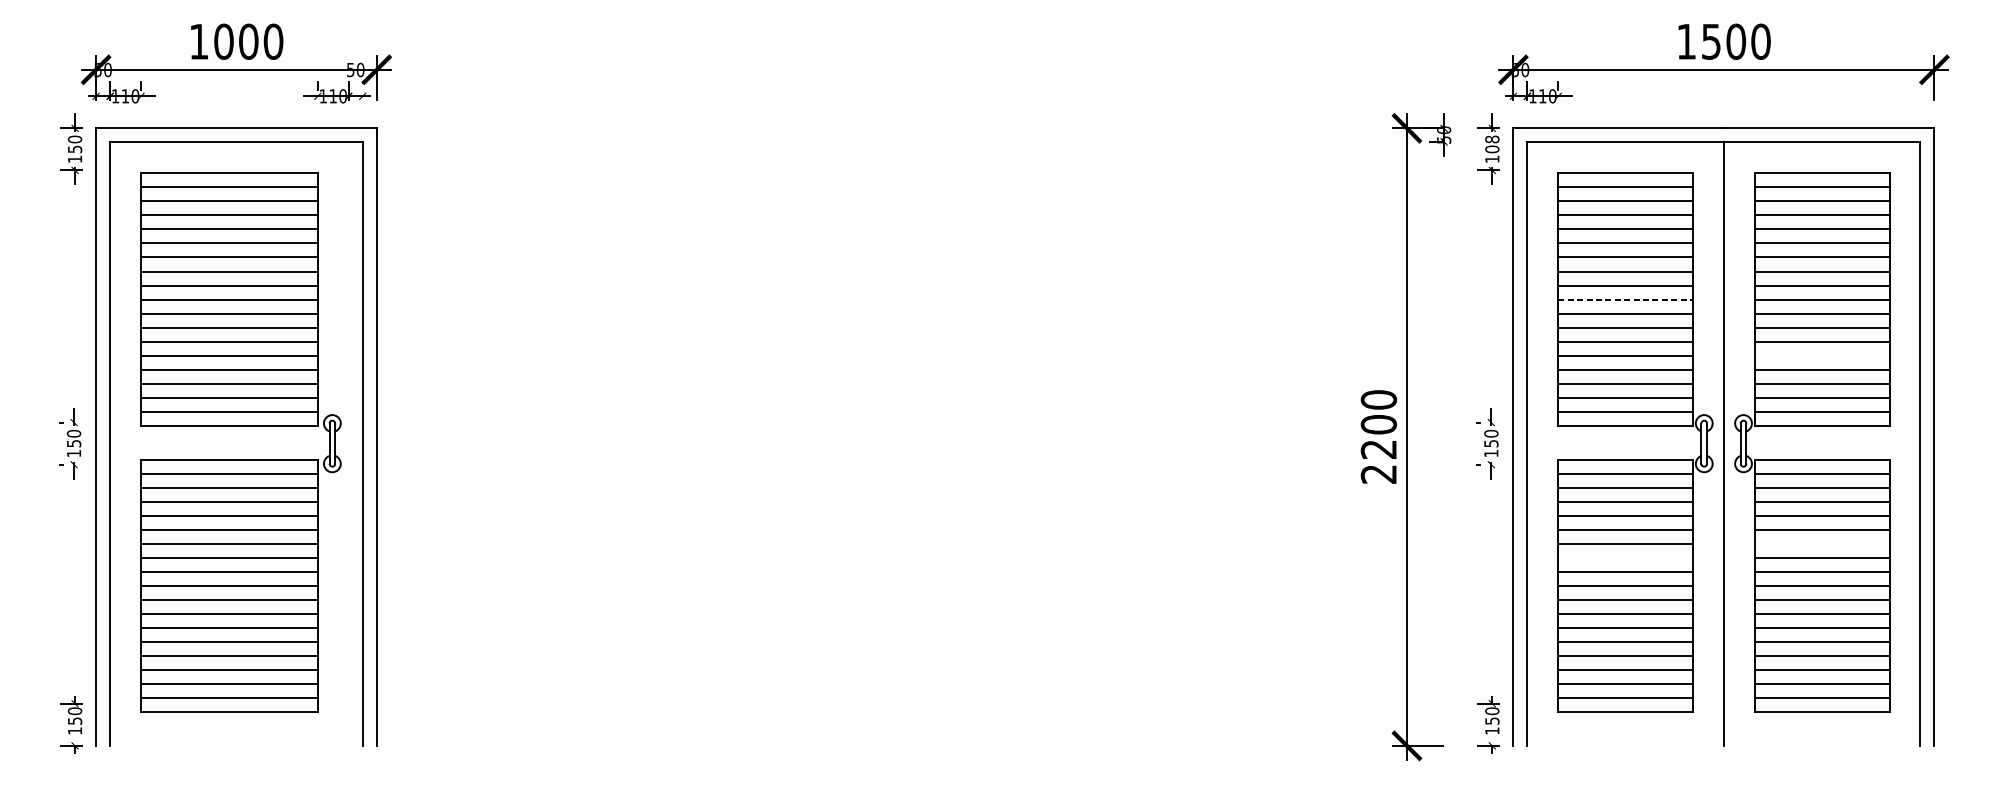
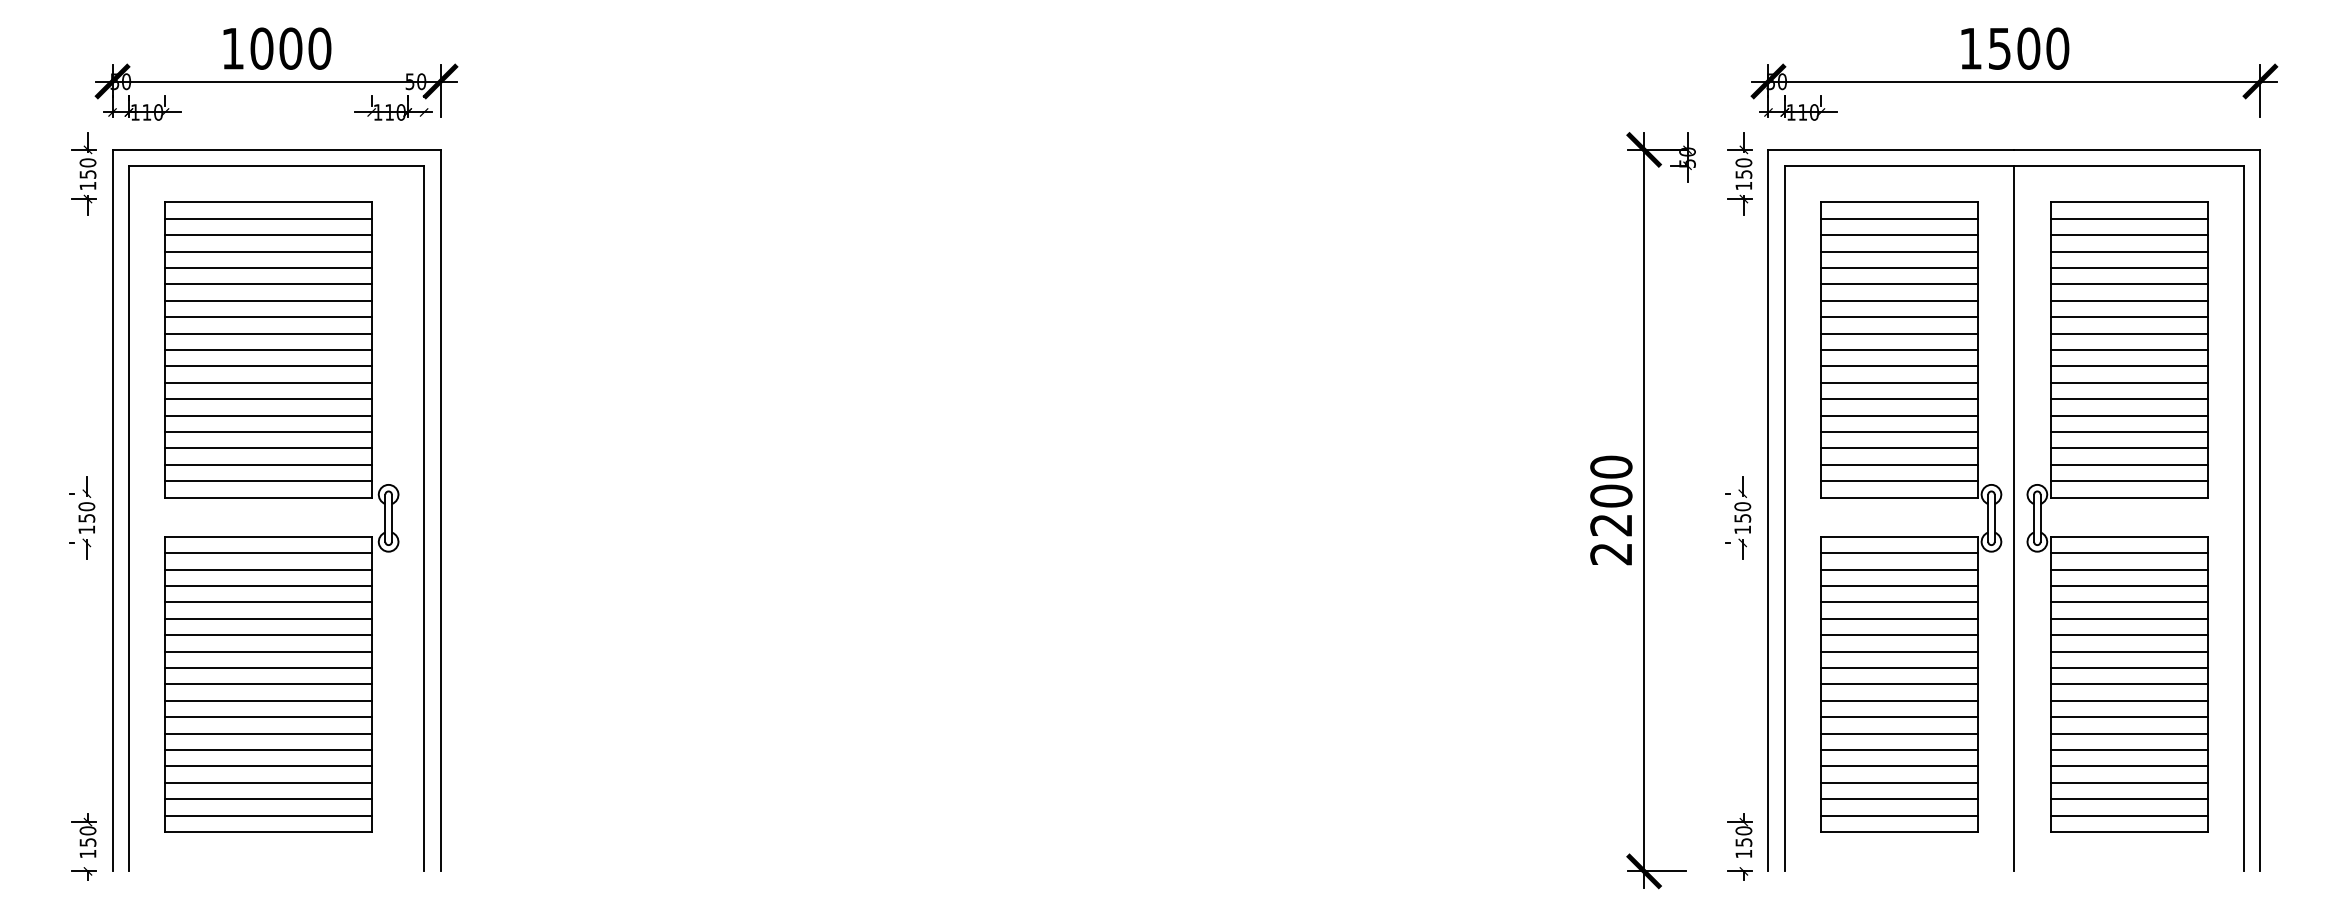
text: (1492, 144) -> (1743, 168), 108 -> 150
line: (1625, 299) -> (1899, 349), dashed -> solid
line: (1821, 355) -> (2128, 415), added
line: (1821, 543) -> (2128, 635), added
line: (1625, 557) -> (1899, 651), added

